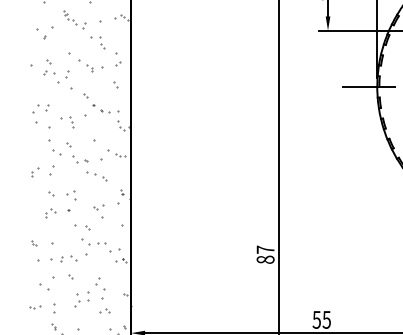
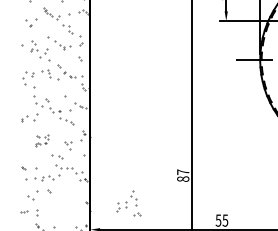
part: (67, 122) -> (46, 73), moved
part: (61, 203) -> (42, 140), size x0.6
part: (92, 295) -> (128, 203), moved

